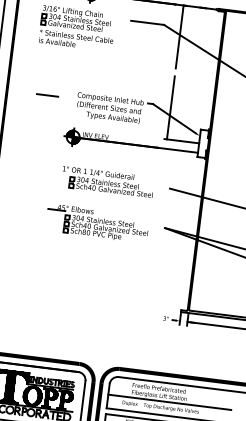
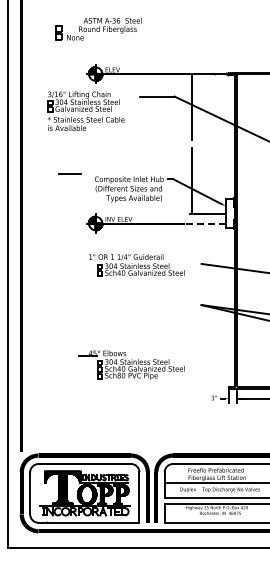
line: (47, 95) -> (69, 173), moved
line: (177, 150) -> (204, 223), solid -> dashed
part: (97, 222) -> (131, 364), moved

